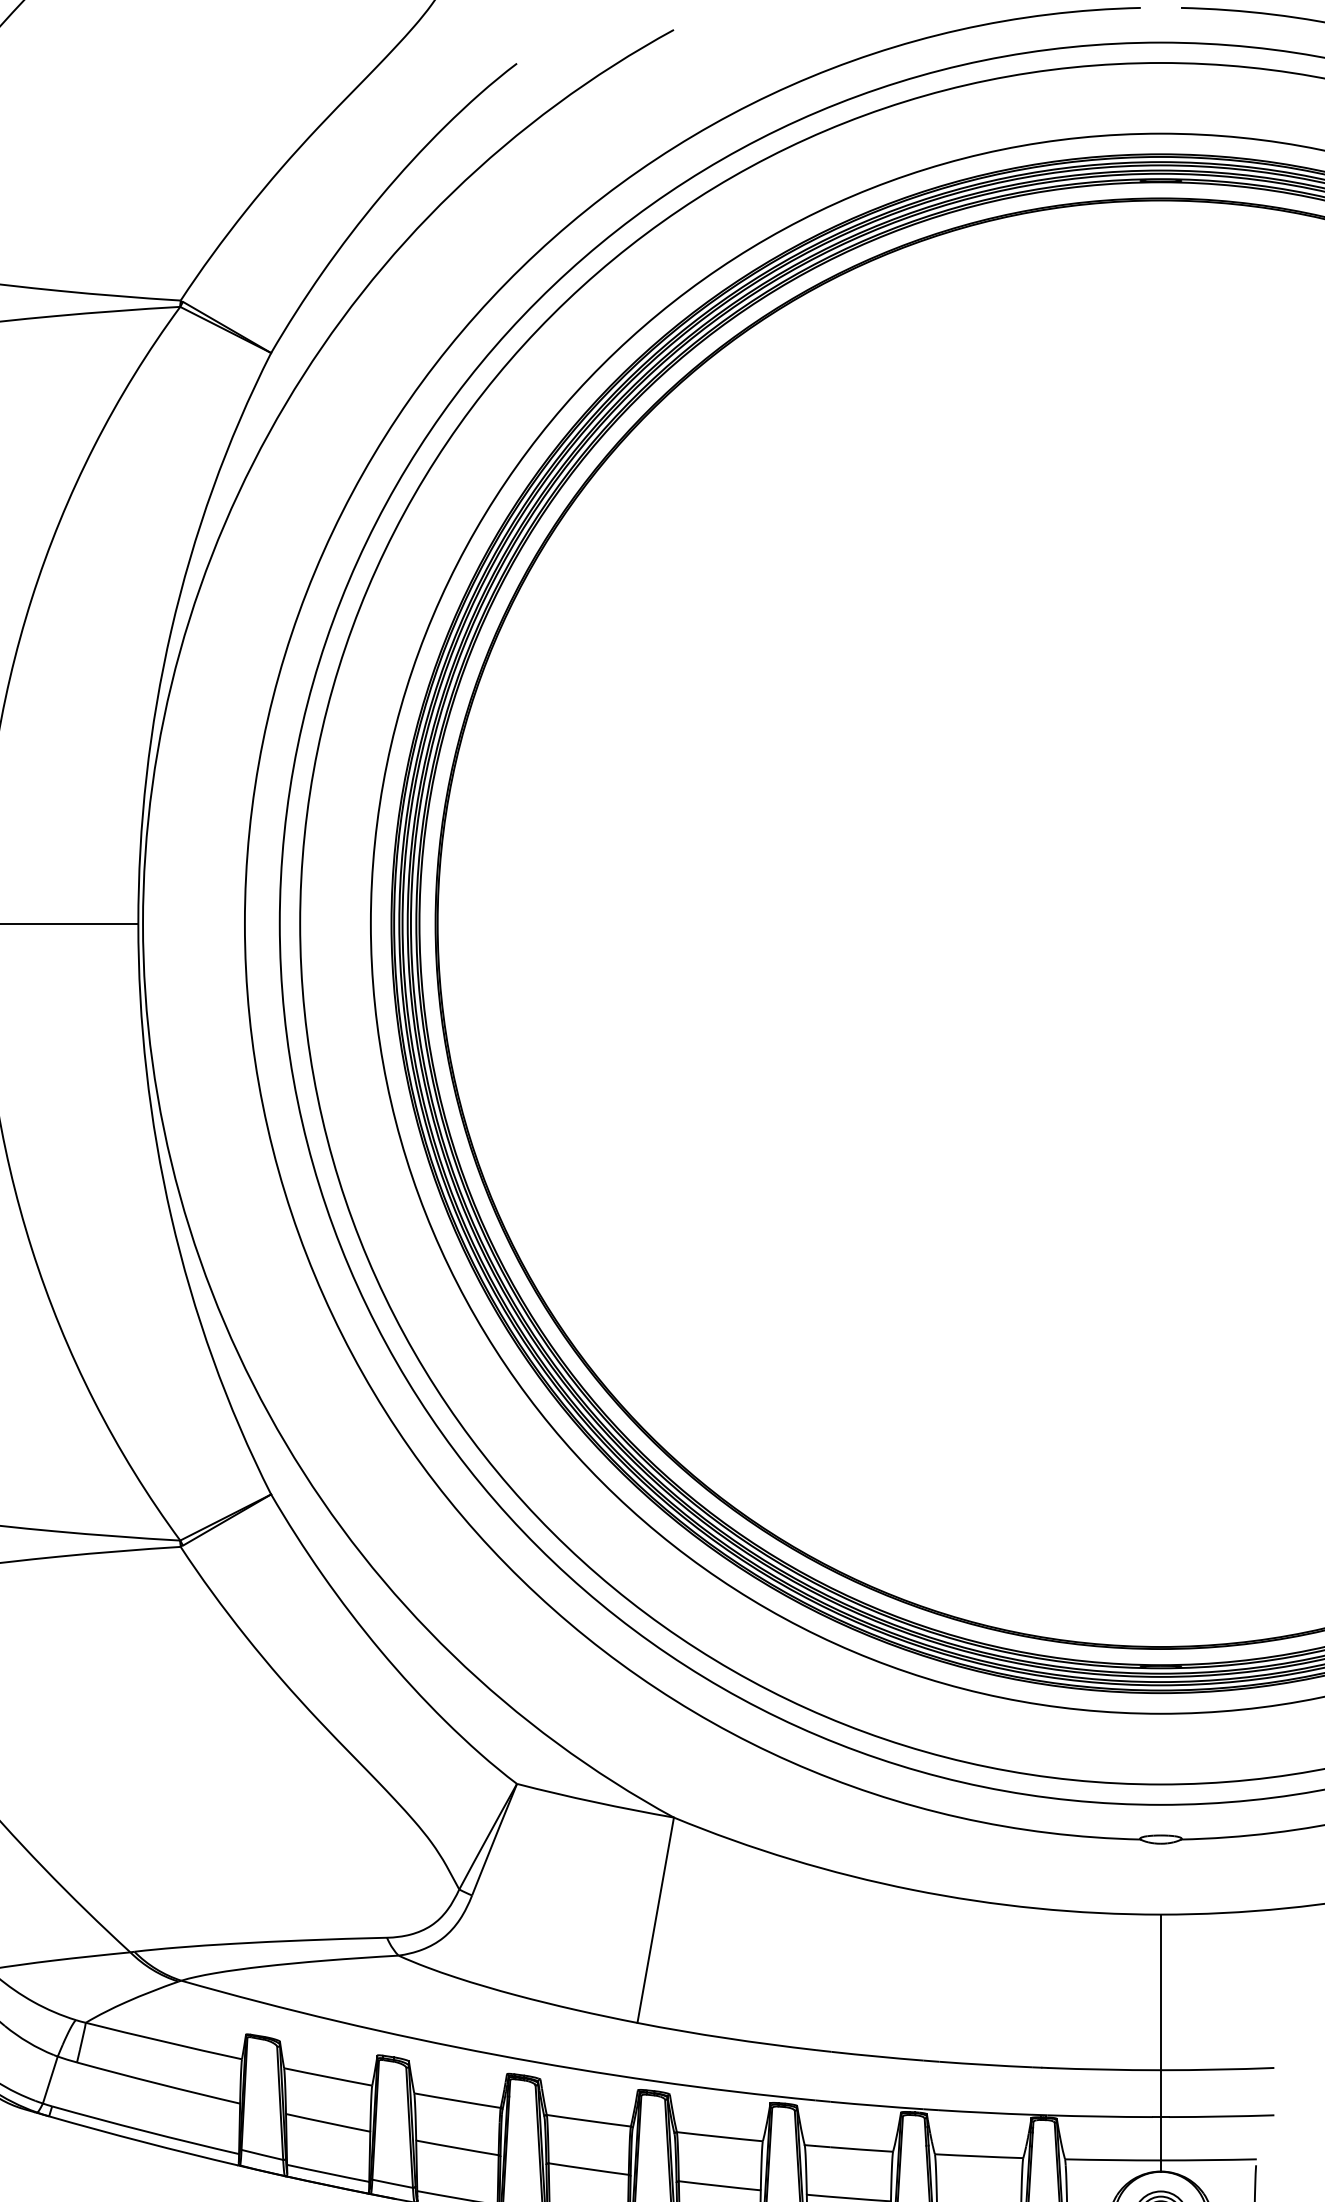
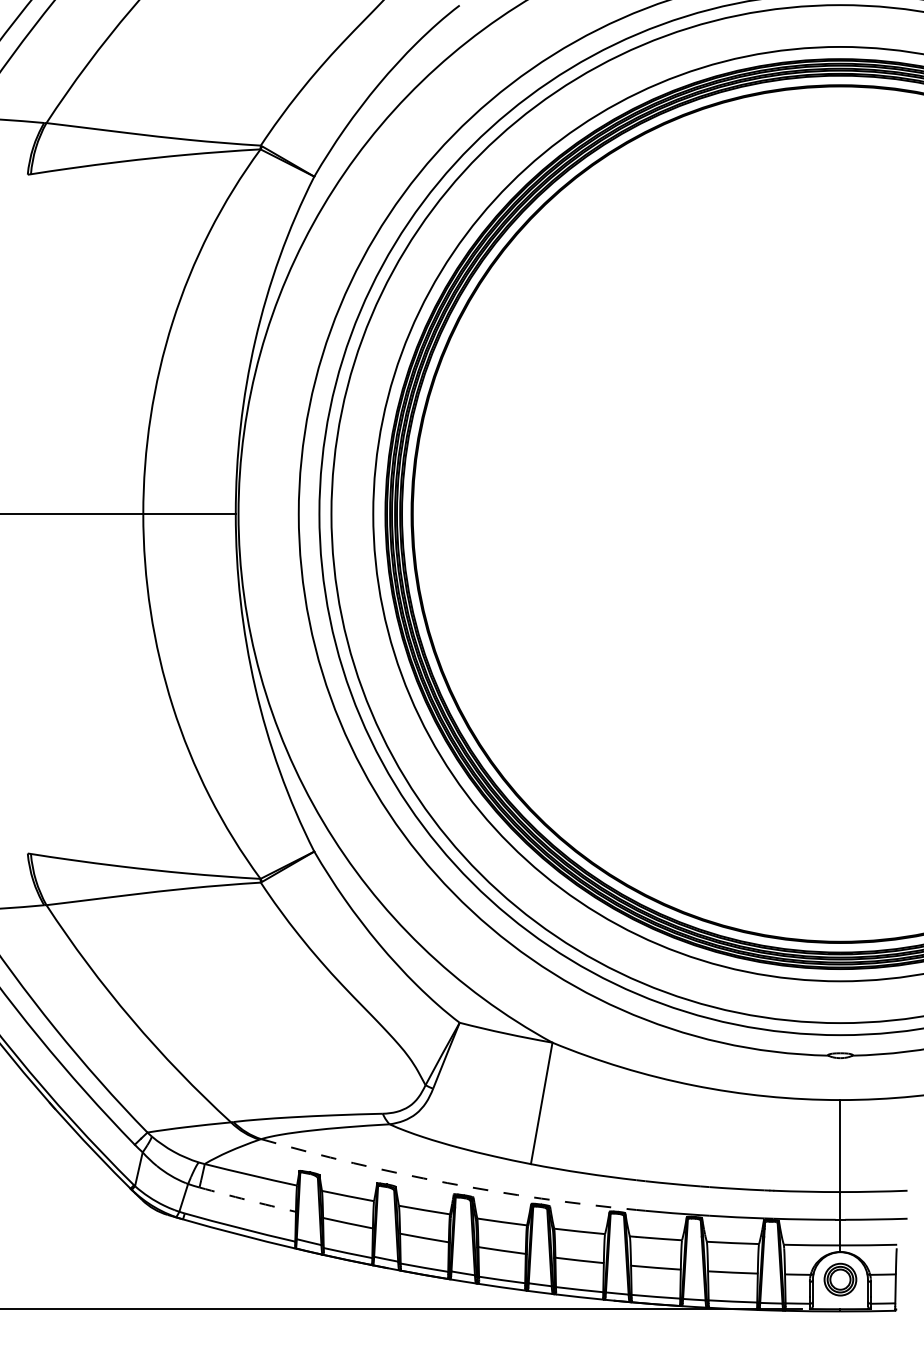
arc: (496, 2055) -> (447, 1183), solid -> dashed
arc: (158, 2084) -> (247, 1200), solid -> dashed

